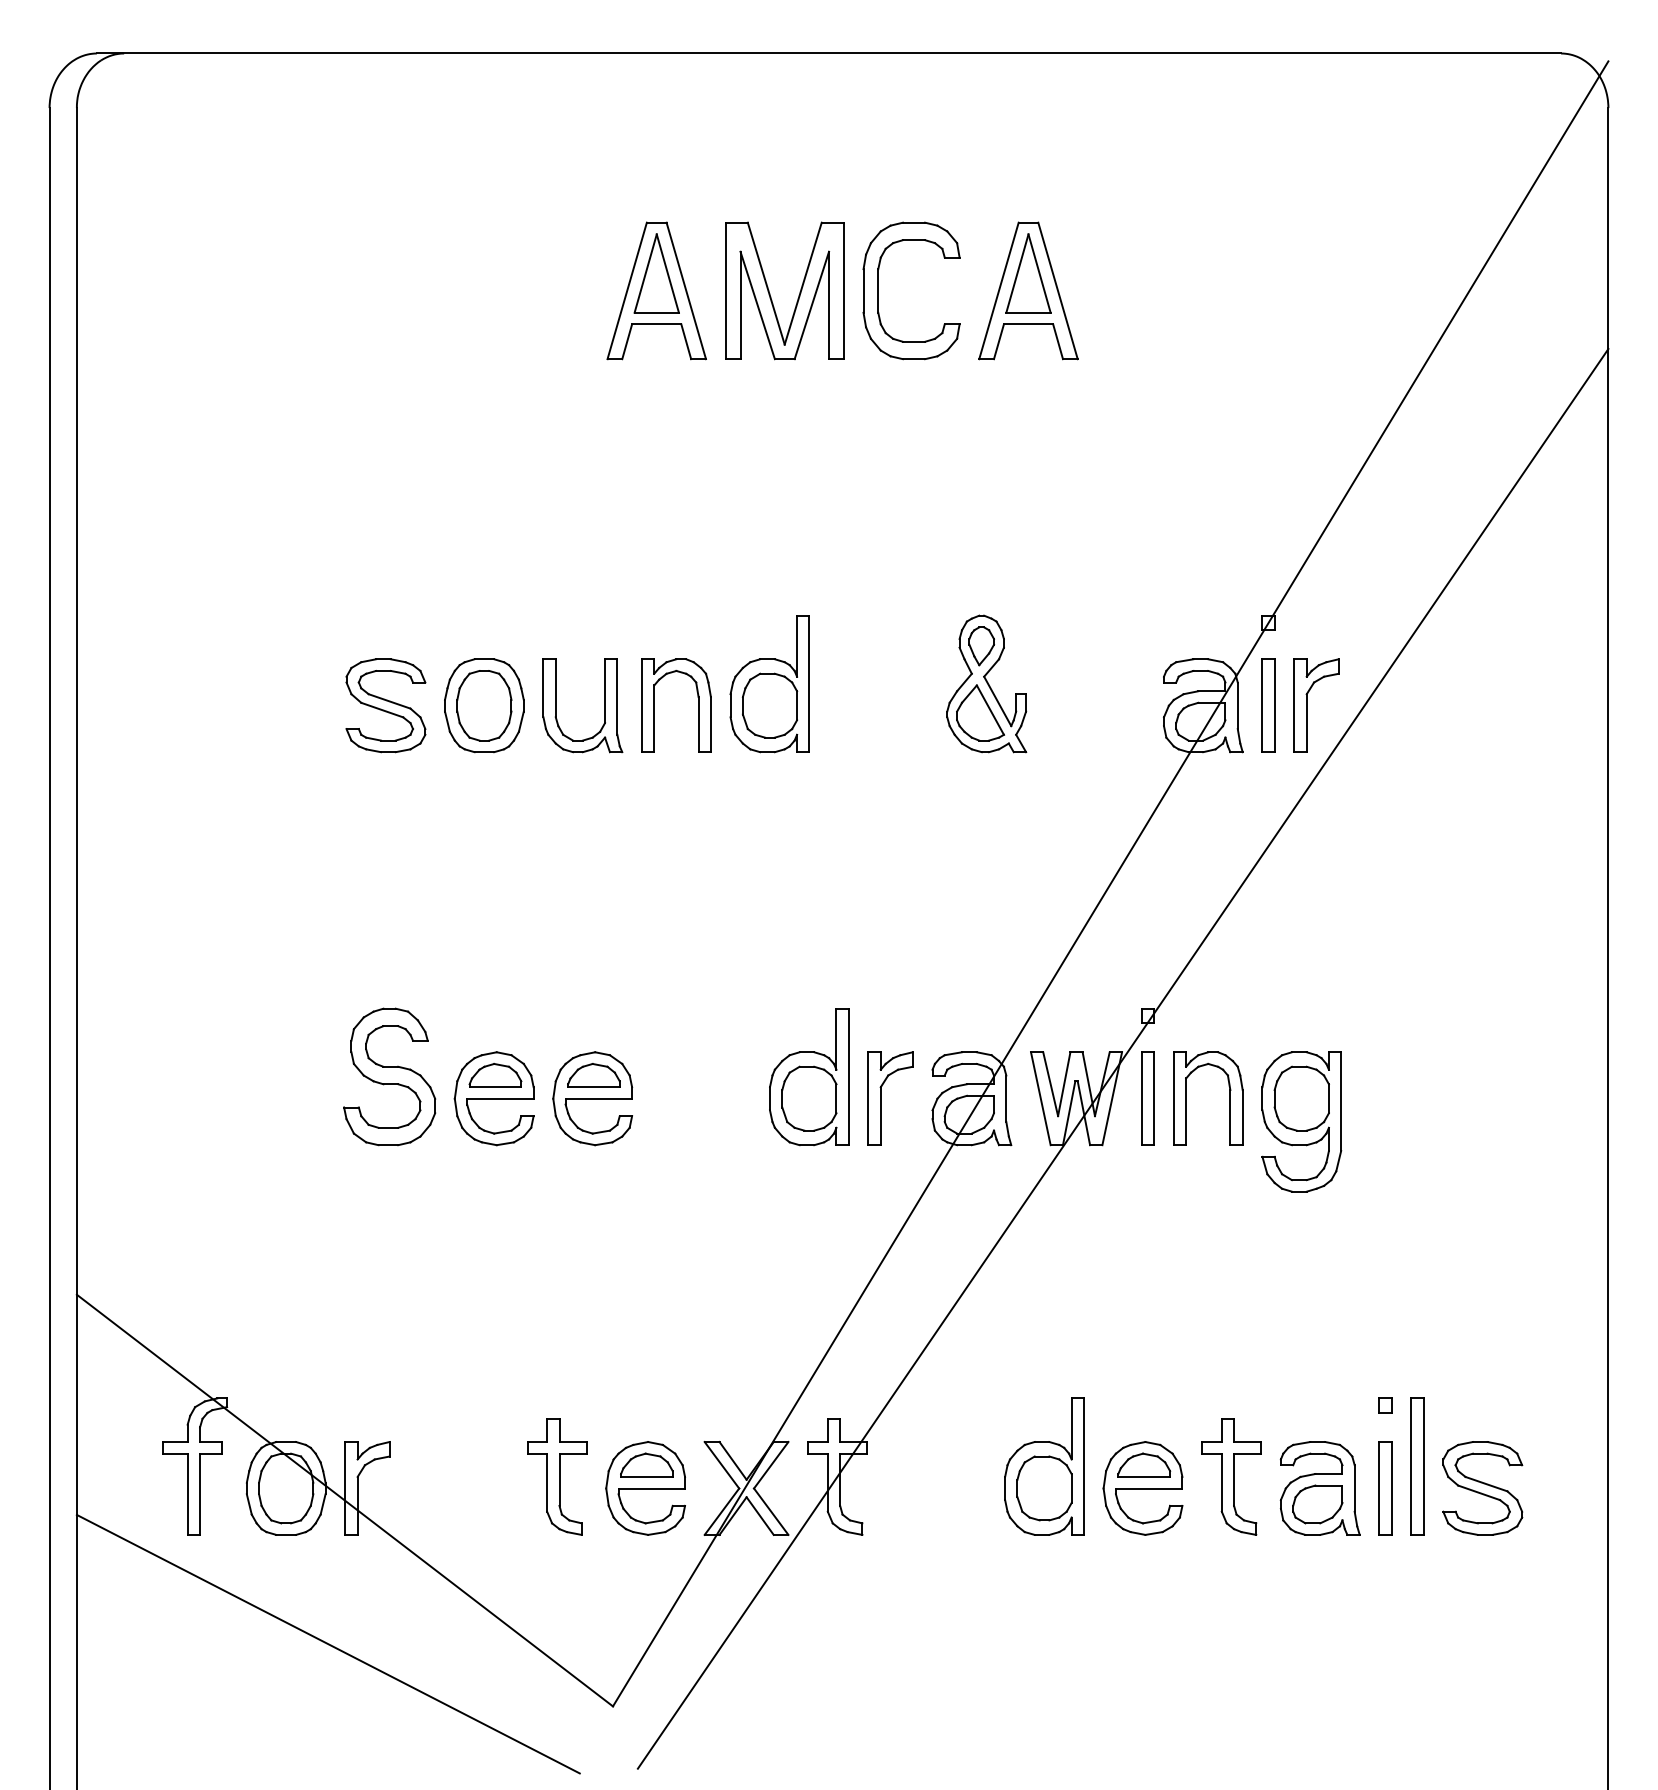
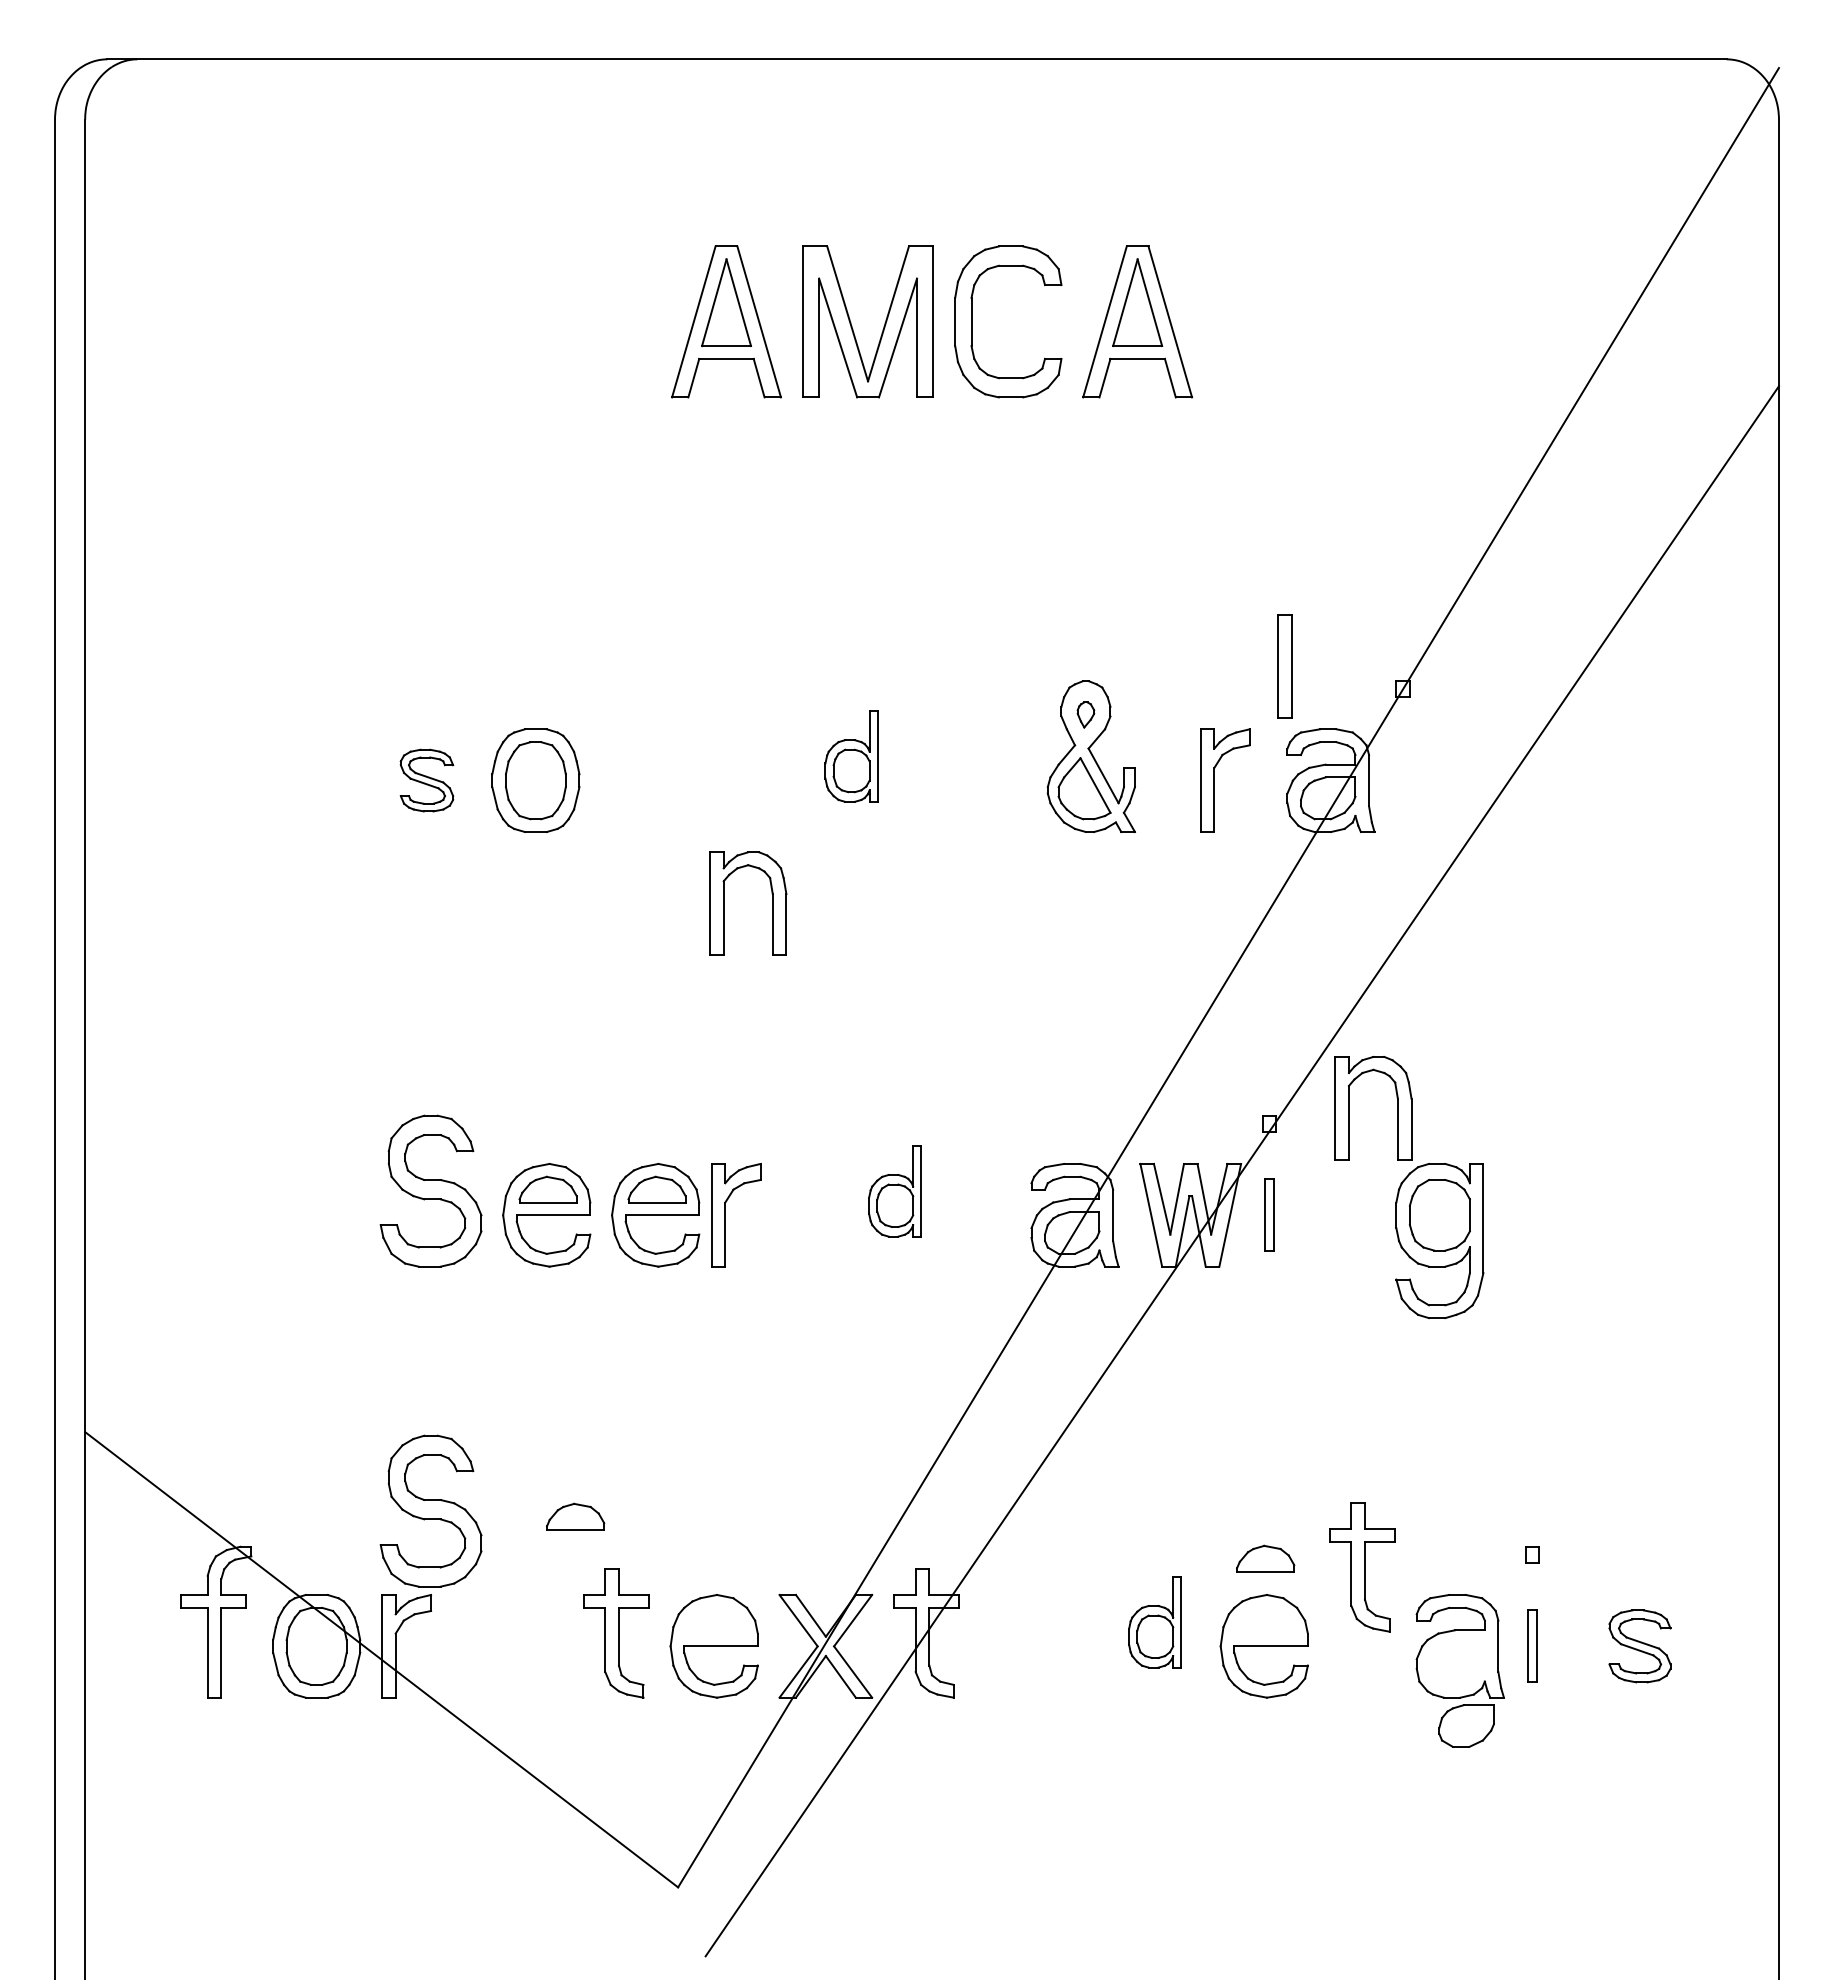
part: (981, 645) -> (1085, 714), size x0.6
part: (769, 683) -> (851, 756), size x0.6
part: (385, 705) -> (426, 780), size x0.6
part: (604, 705) -> (668, 780), removed
part: (654, 705) -> (724, 903), moved
part: (1267, 705) -> (1284, 666), moved
part: (1306, 705) -> (1214, 780), moved
part: (808, 1077) -> (894, 1191), size x0.6
part: (880, 1098) -> (725, 1215), moved
part: (1147, 1098) -> (1269, 1215), size x0.7
part: (1186, 1098) -> (1349, 1108), moved
part: (389, 1365) -> (430, 1510), added
part: (646, 1465) -> (575, 1516), moved
part: (1144, 1465) -> (1265, 1558), moved
part: (1043, 1466) -> (1154, 1622), size x0.6
part: (1417, 1466) -> (1567, 1622), removed
part: (1231, 1476) -> (1362, 1567), moved
part: (1385, 1488) -> (1532, 1646), size x0.7
part: (1482, 1488) -> (1639, 1646), size x0.7
part: (1317, 1503) -> (1466, 1725), moved
line: (328, 1644) -> (363, 1818), removed

